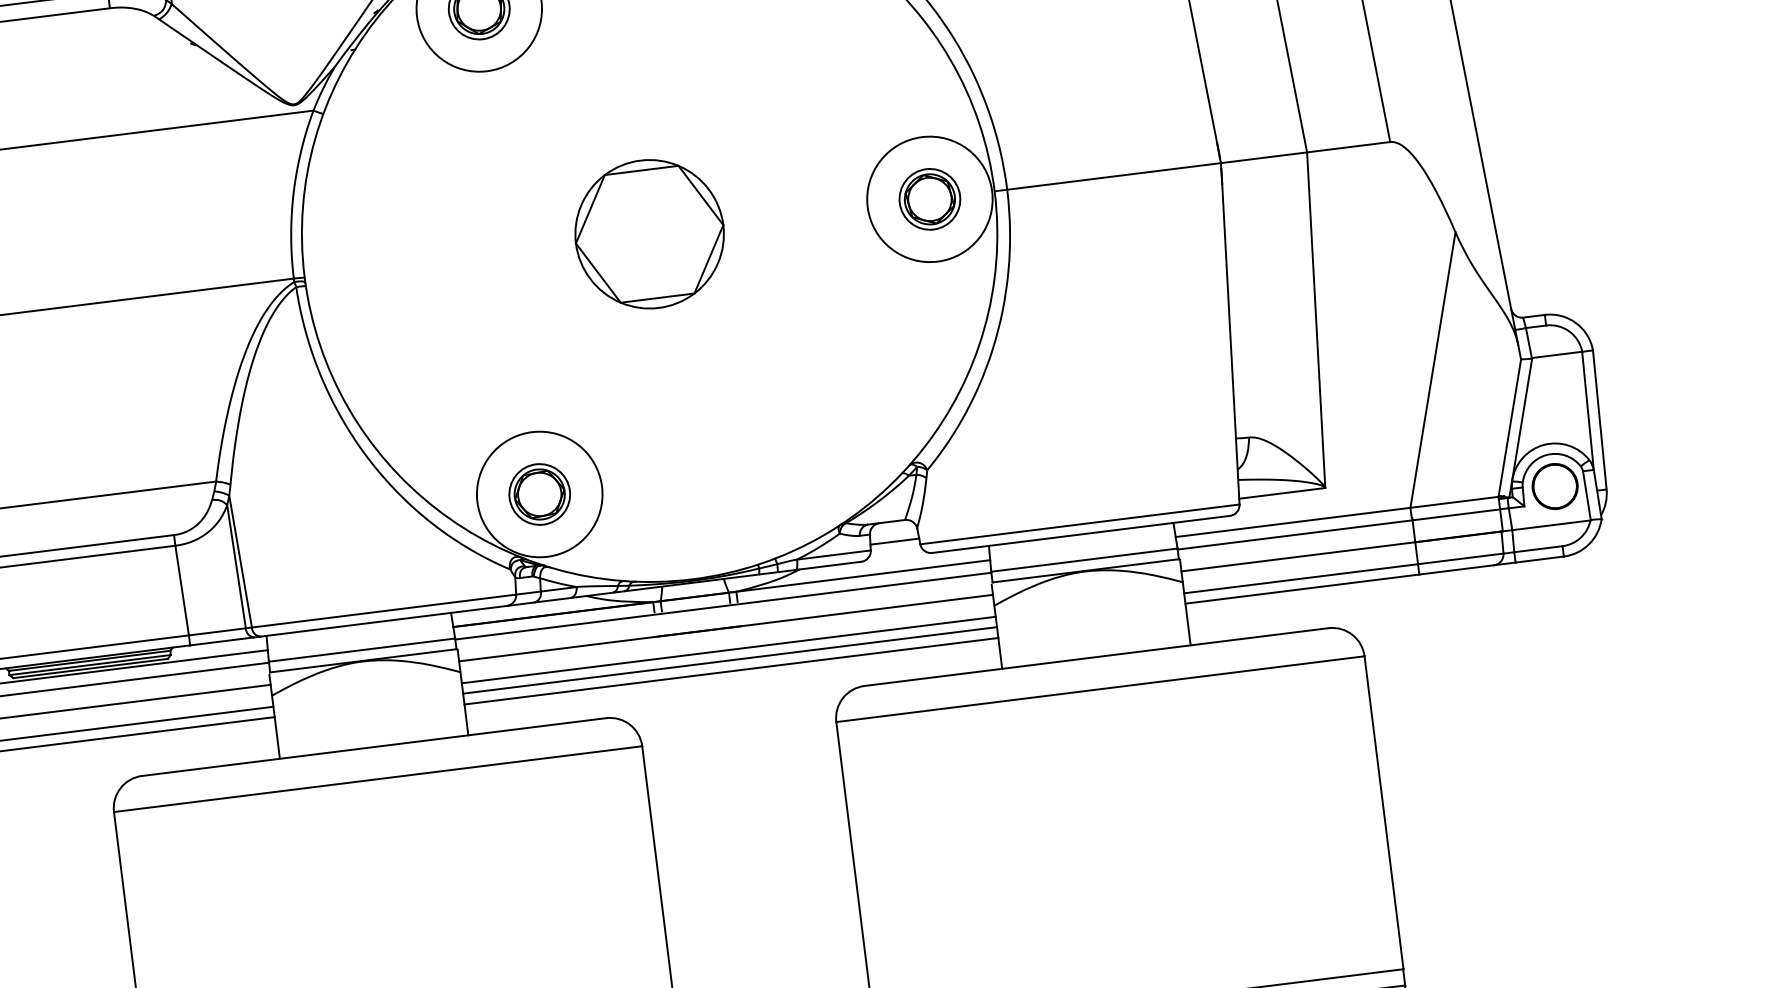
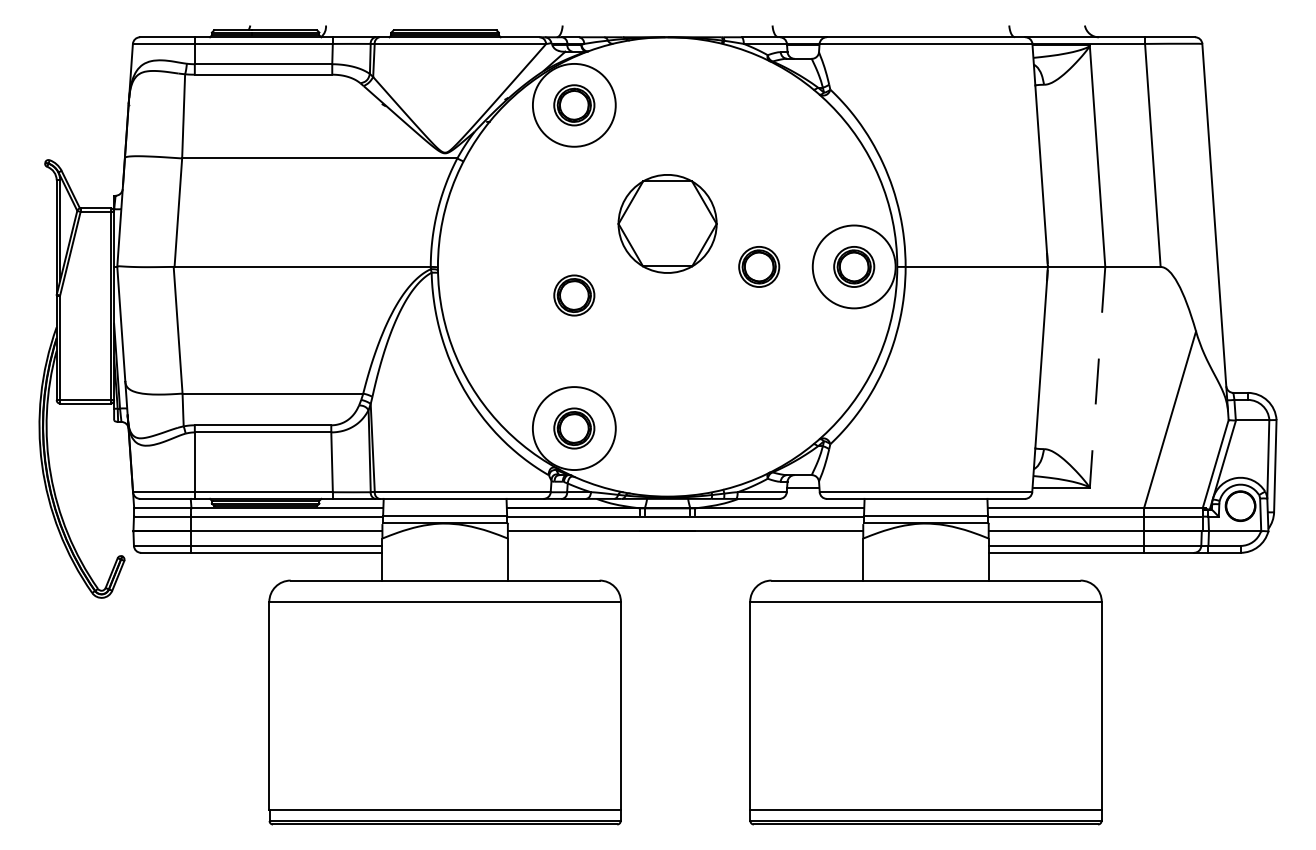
part: (787, 216) -> (759, 266), added
part: (649, 233) -> (667, 223), moved
part: (515, 294) -> (574, 295), added
line: (1316, 321) -> (1097, 378), solid -> dashed
line: (728, 649) -> (685, 545), removed
line: (729, 659) -> (685, 552), removed
line: (731, 671) -> (685, 560), removed

